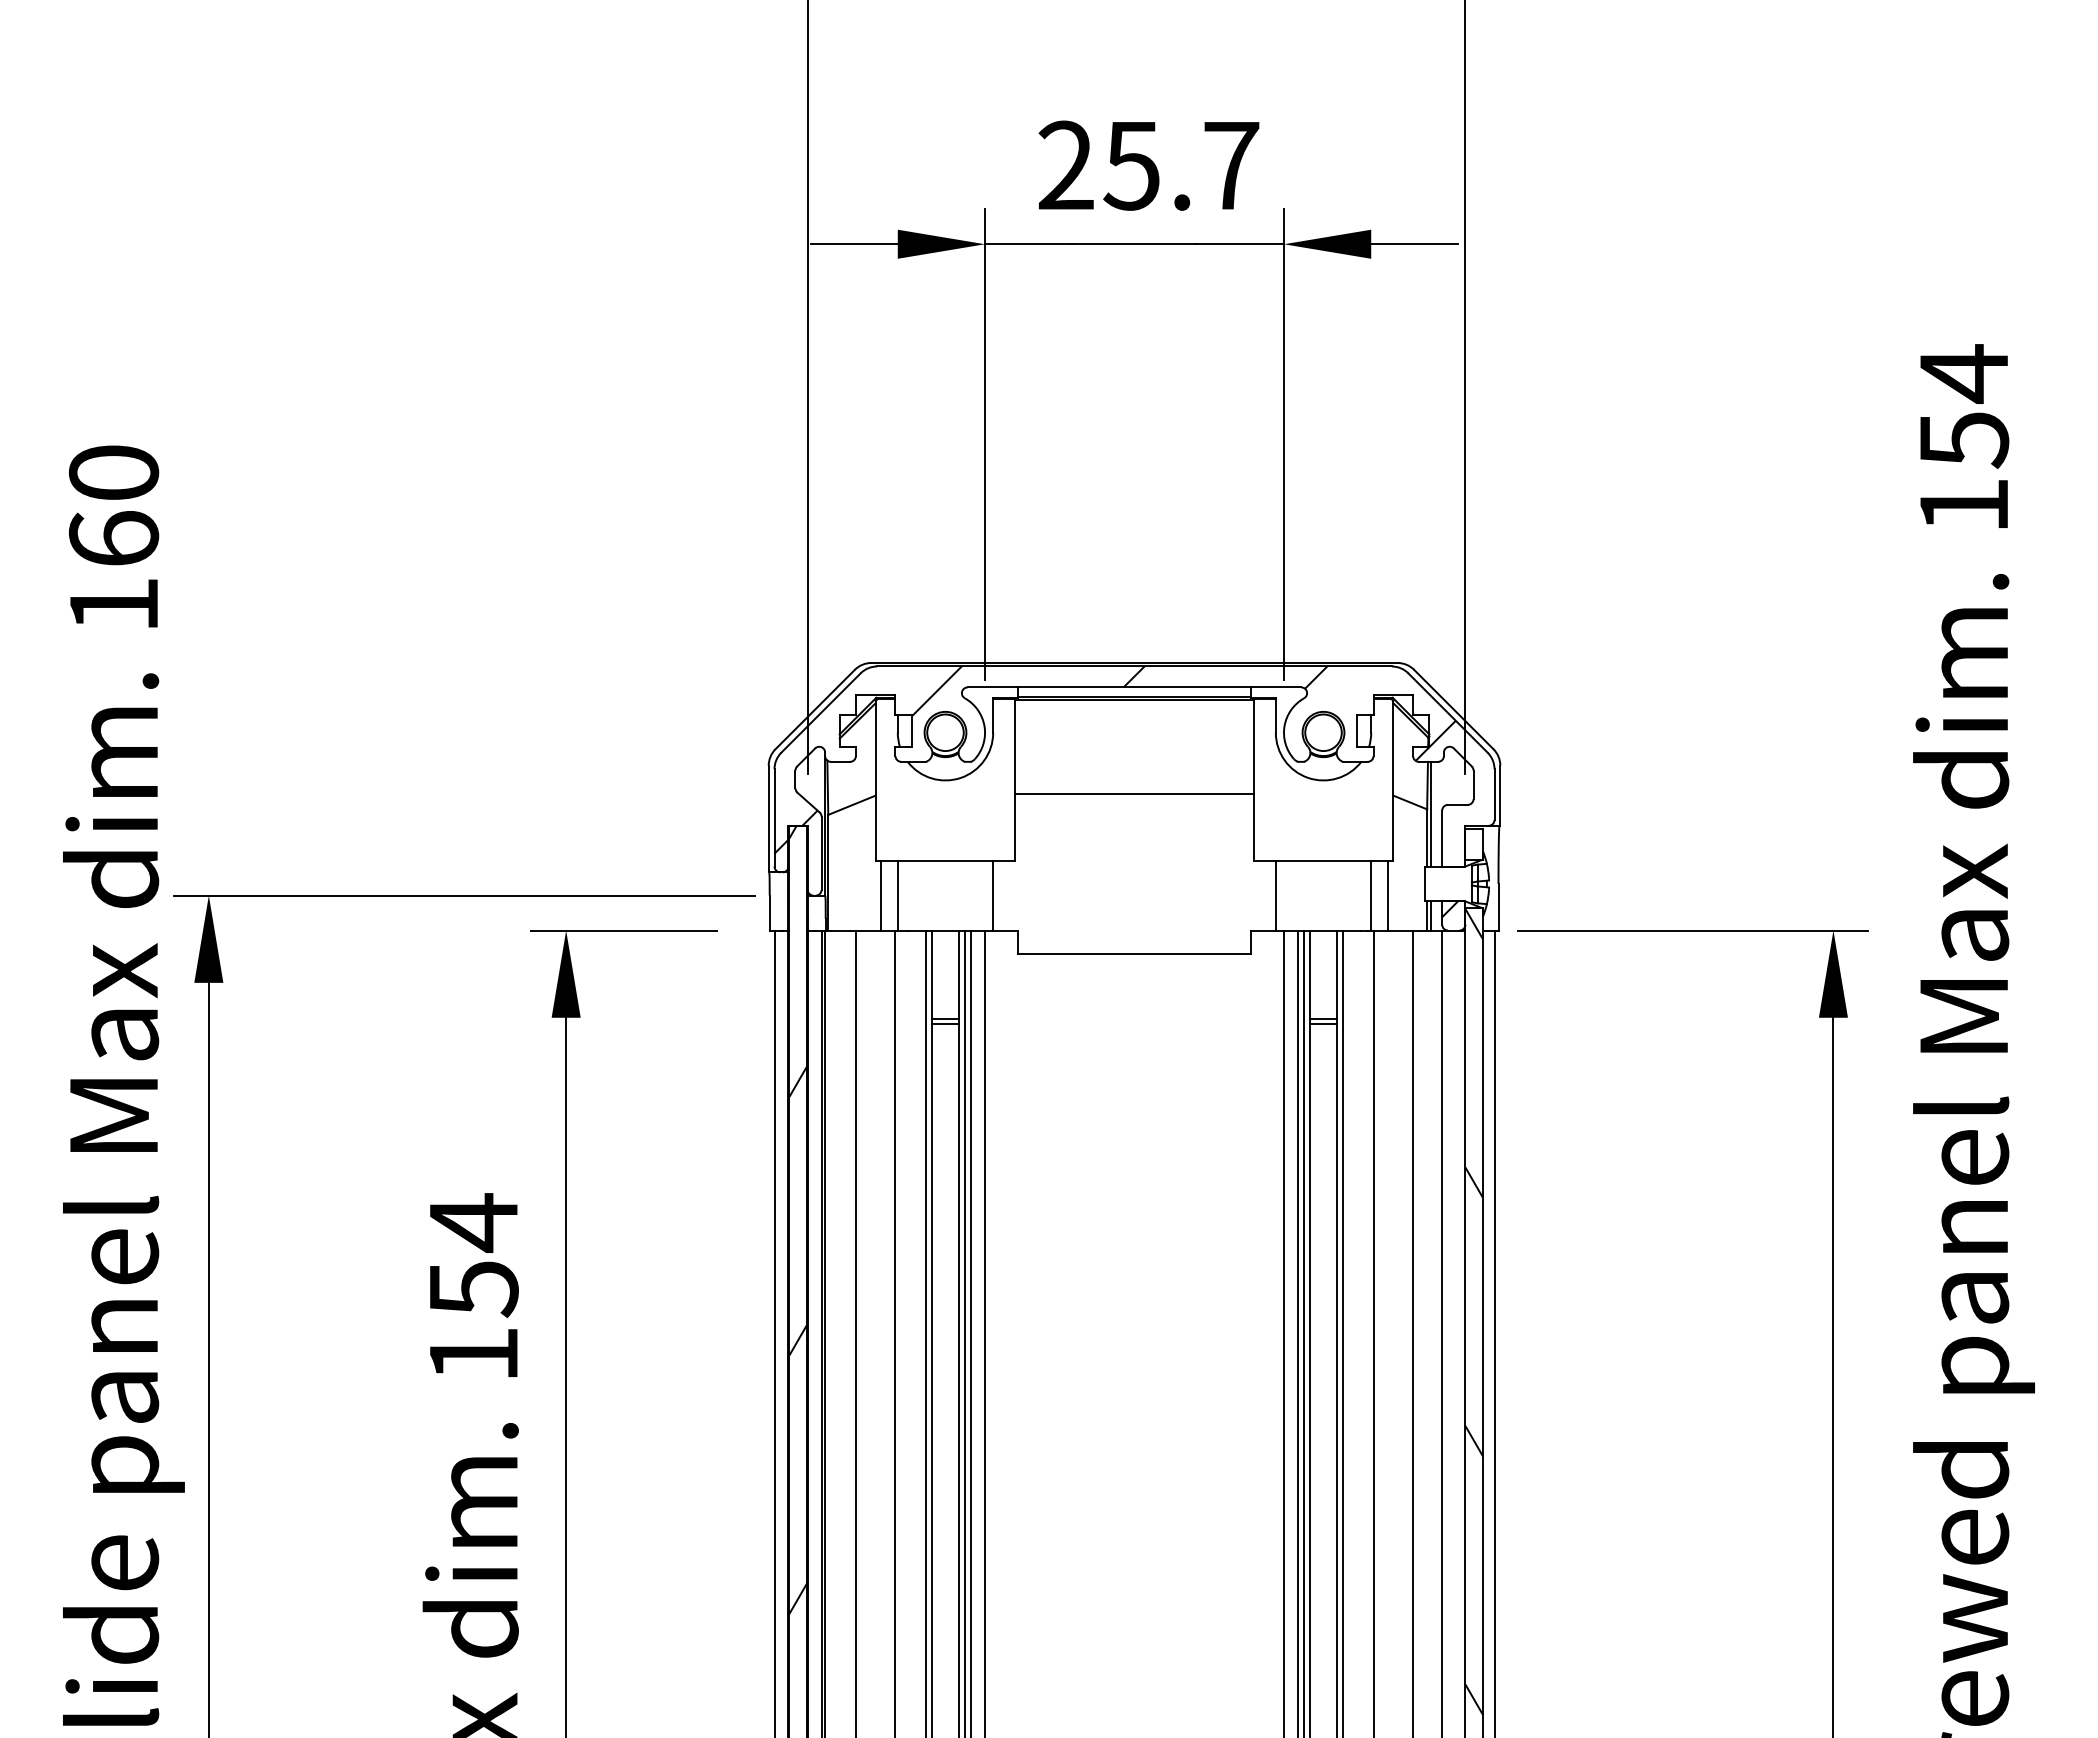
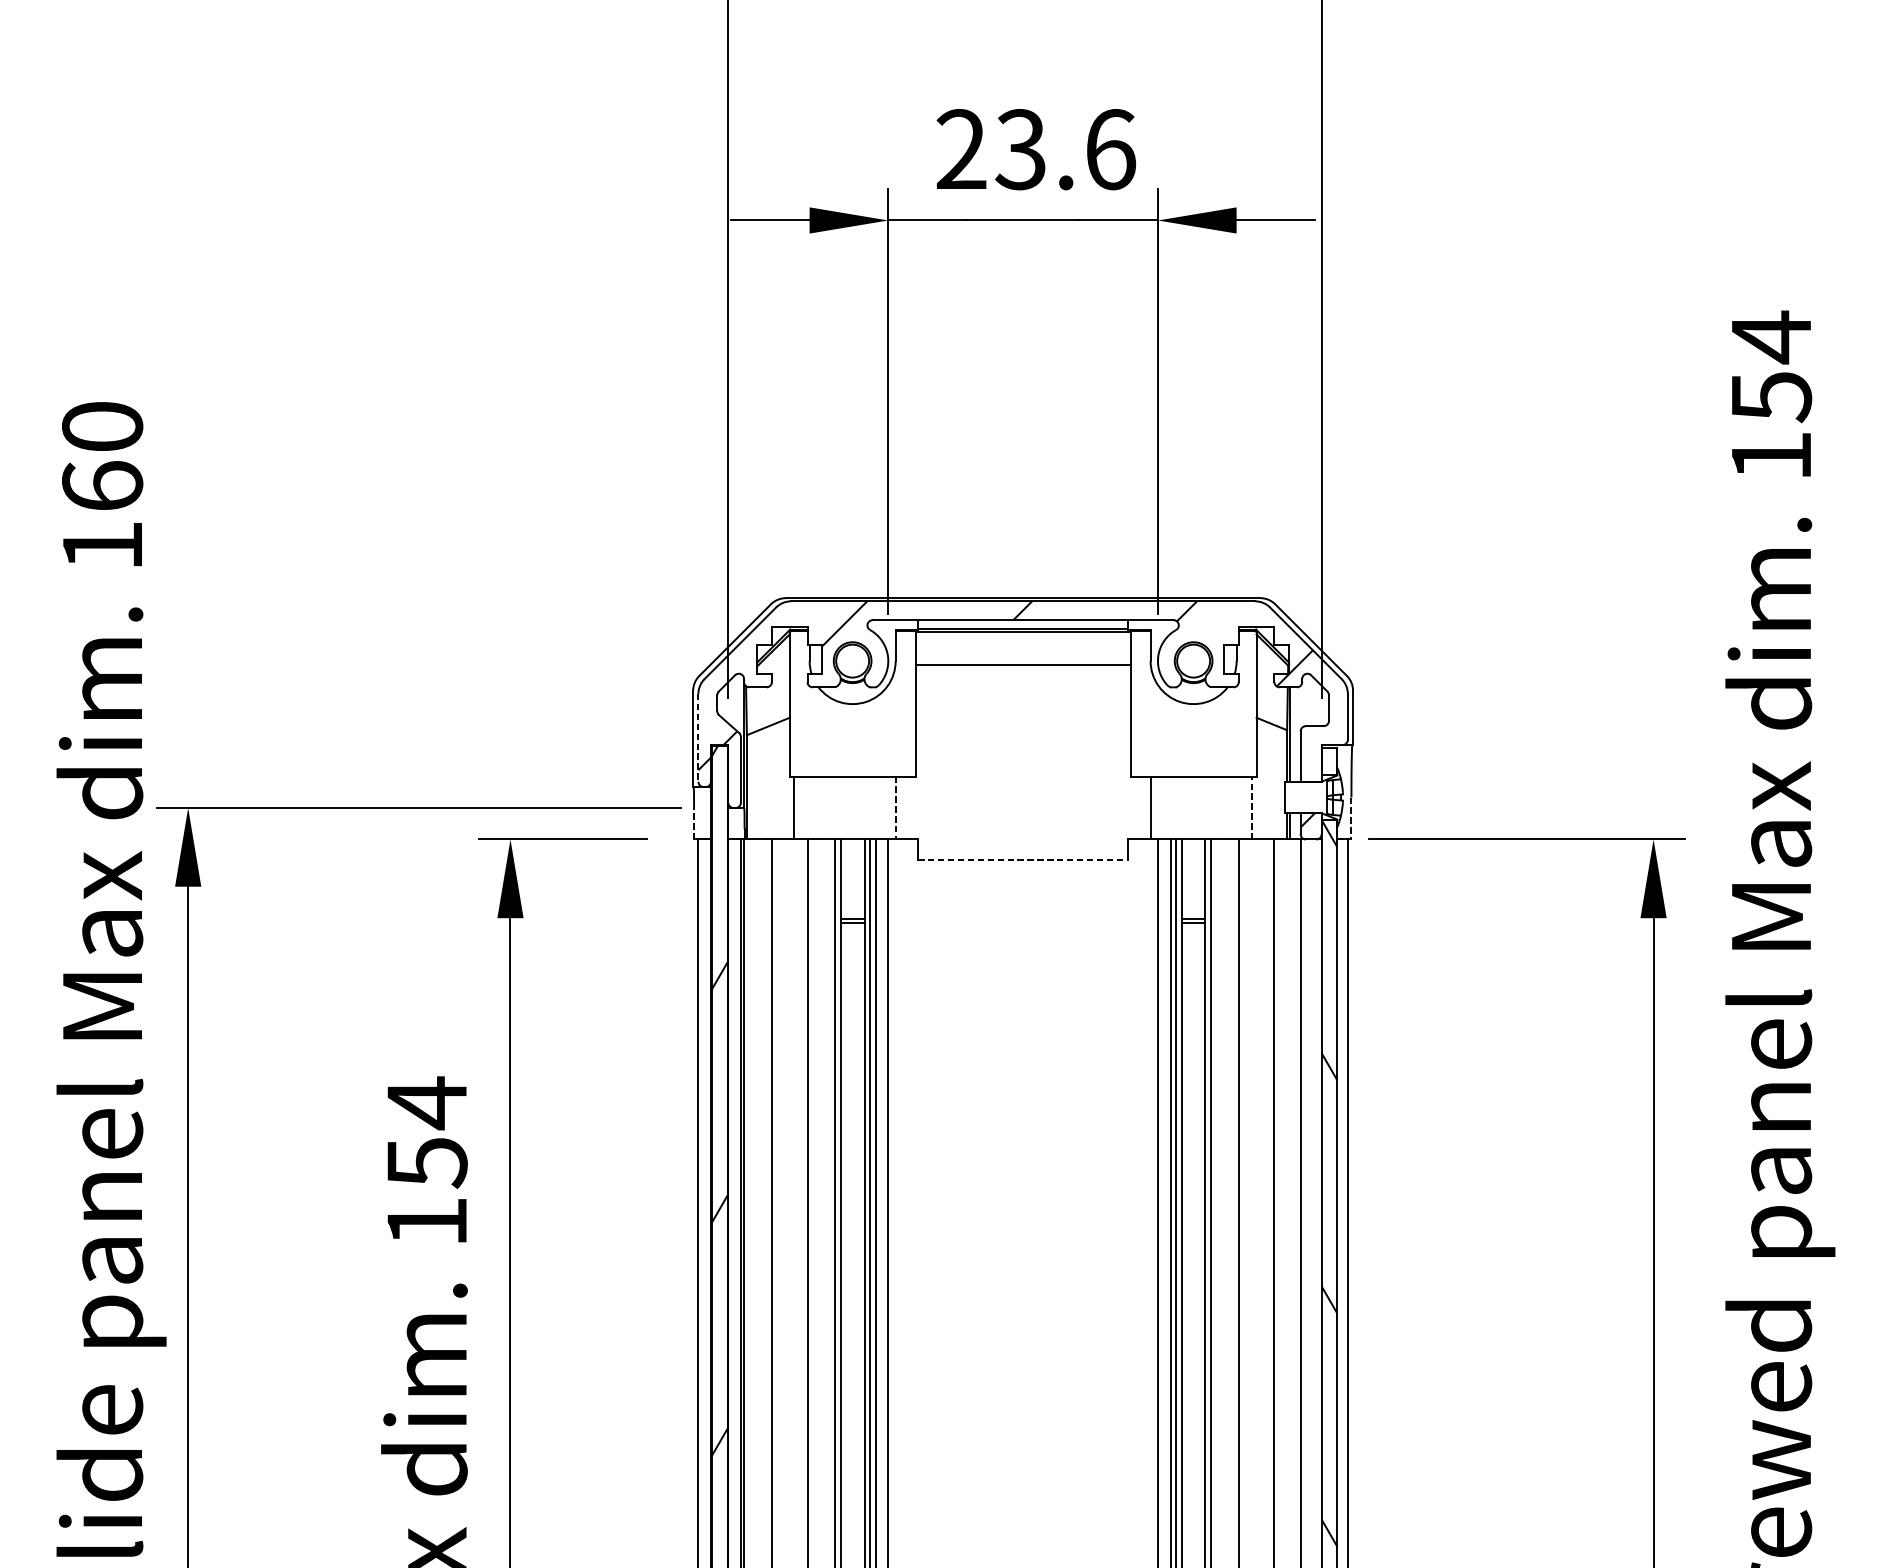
text: (1181, 165) -> (1065, 149), 25.7 -> 23.6
line: (1134, 793) -> (1023, 664), moved
line: (774, 817) -> (698, 737), solid -> dashed
line: (897, 895) -> (809, 807), removed
line: (993, 895) -> (895, 807), solid -> dashed
line: (1371, 895) -> (1236, 807), removed
line: (1388, 895) -> (1252, 807), solid -> dashed
line: (1498, 907) -> (1351, 818), solid -> dashed
line: (769, 912) -> (693, 823), solid -> dashed
line: (1135, 953) -> (1024, 860), solid -> dashed

